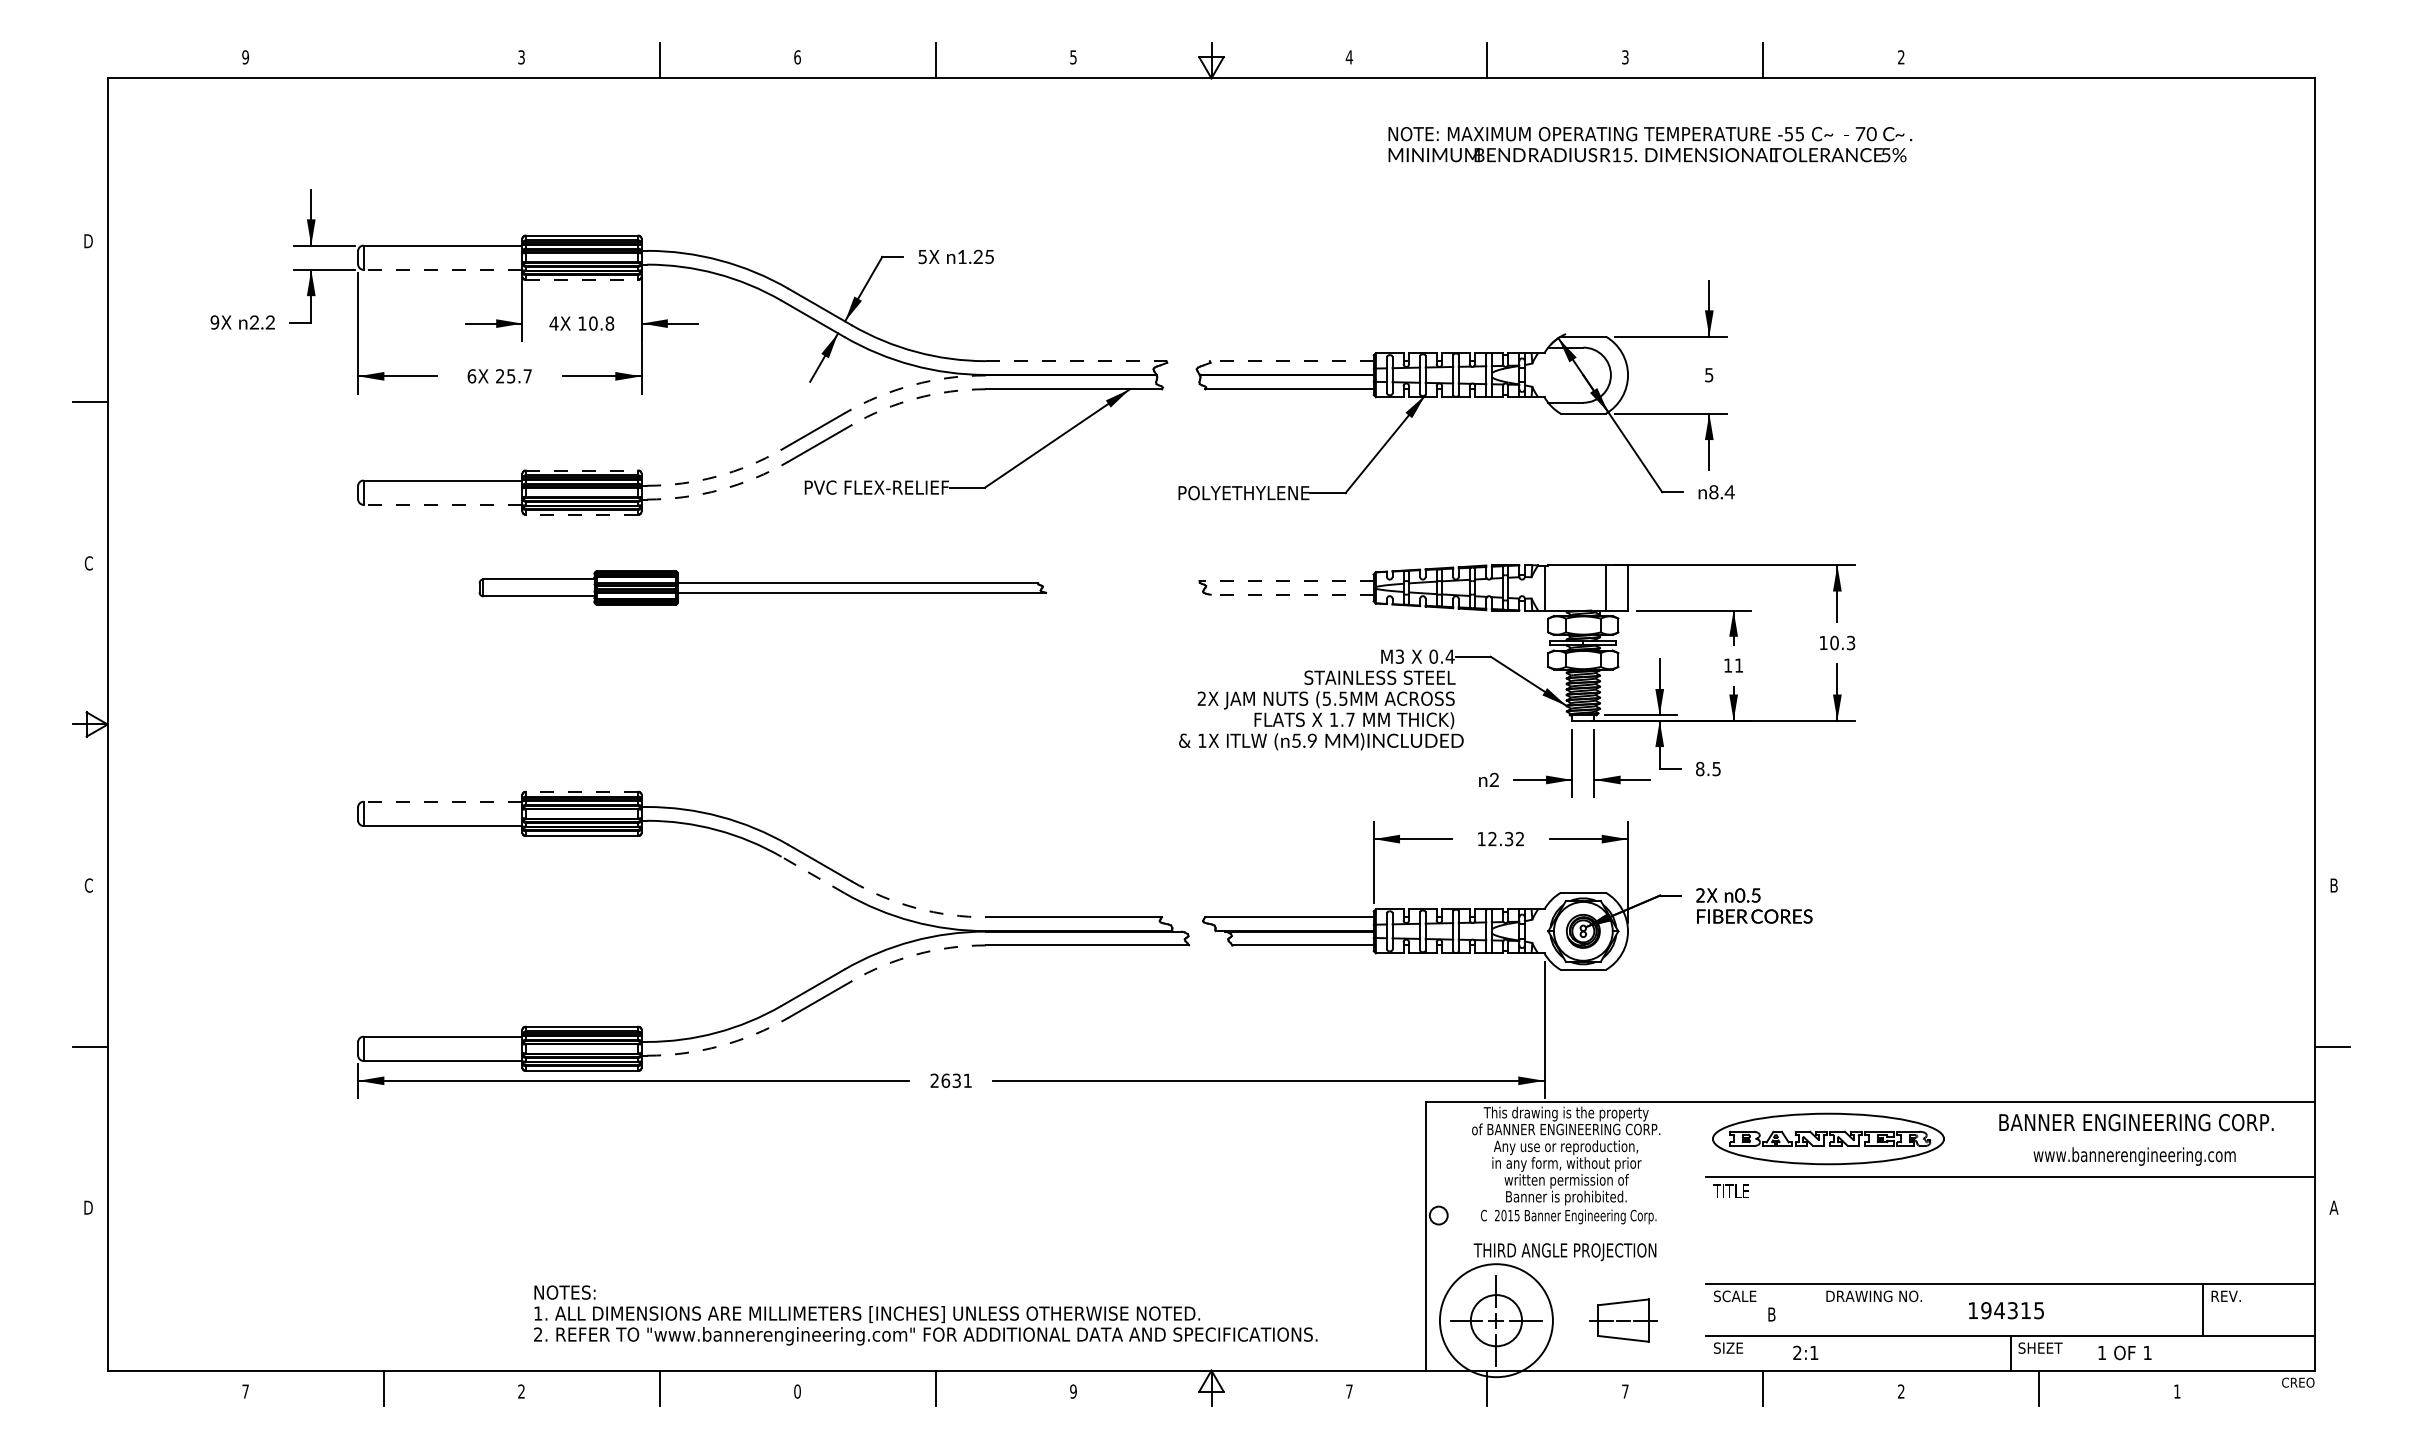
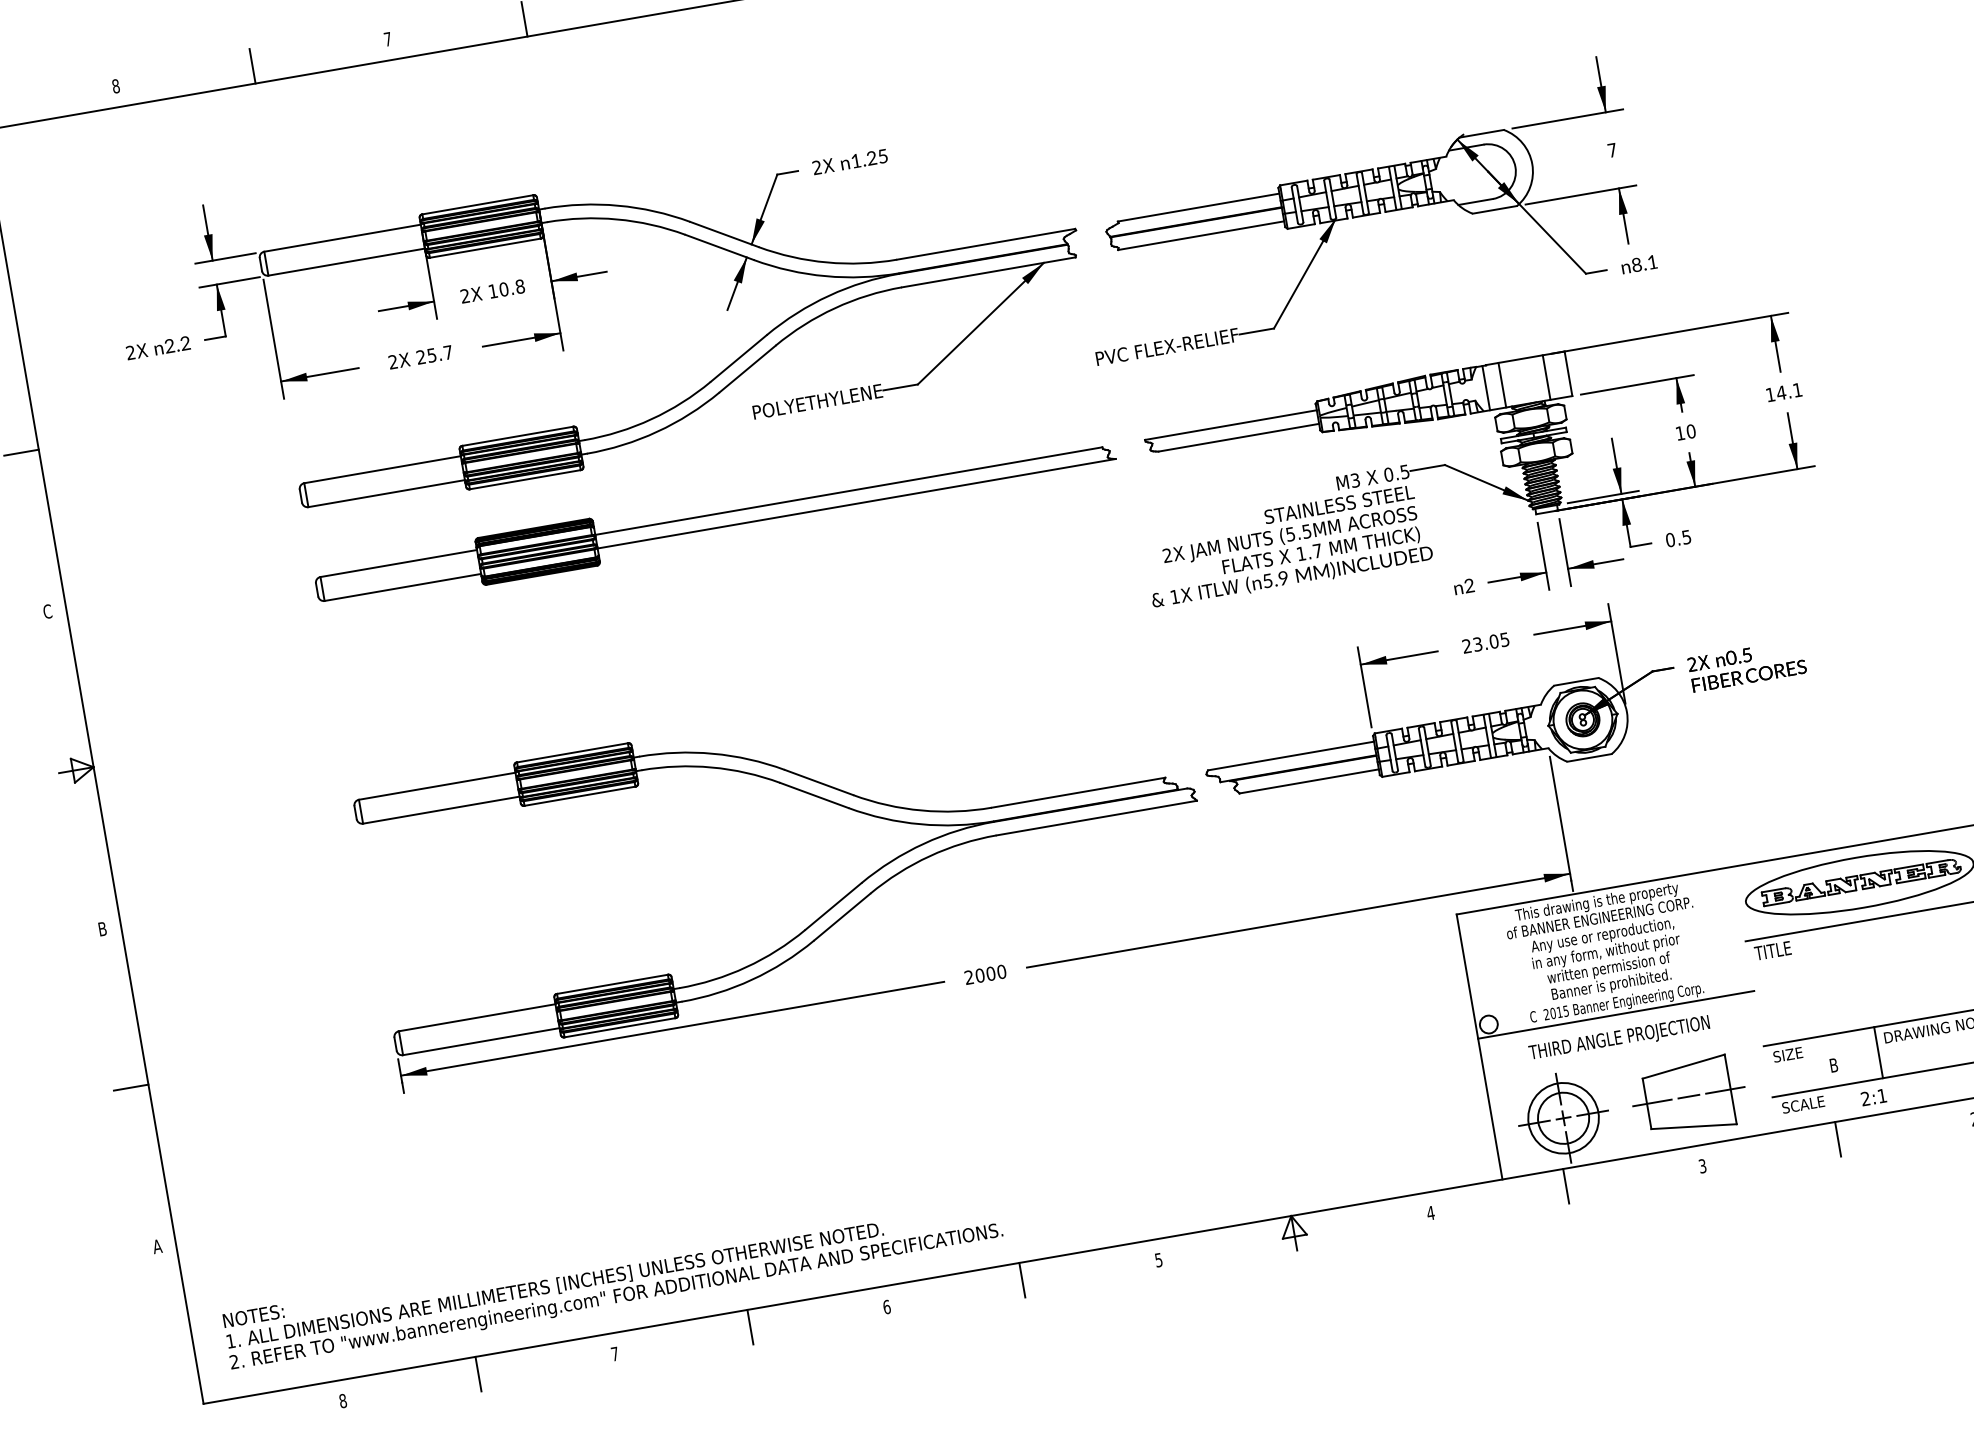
text: (245, 57) -> (115, 86), 9 -> 8
text: (521, 57) -> (387, 39), 3 -> 7
line: (383, 60) -> (252, 65), added
text: (922, 256) -> (816, 167), 5X -> 2X
line: (442, 269) -> (346, 261), dashed -> solid
line: (582, 279) -> (485, 247), dashed -> solid
text: (214, 322) -> (130, 352), 9X -> 2X
text: (553, 323) -> (464, 296), 4X -> 2X
line: (1076, 361) -> (986, 244), dashed -> solid
line: (1291, 361) -> (1198, 207), dashed -> solid
text: (1709, 375) -> (1612, 150), 5 -> 7
text: (471, 376) -> (392, 362), 6X -> 2X
arc: (912, 385) -> (828, 296), dashed -> solid
arc: (916, 398) -> (835, 308), dashed -> solid
line: (582, 470) -> (518, 436), dashed -> solid
arc: (716, 476) -> (651, 419), dashed -> solid
text: (876, 487) -> (810, 402), PVC FLEX-RELIEF -> POLYETHYLENE
arc: (720, 489) -> (657, 431), dashed -> solid
text: (1729, 492) -> (1652, 262), 8.4 -> 8.1
text: (1237, 493) -> (1167, 347), POLYETHYLENE -> PVC FLEX-RELIEF
line: (442, 504) -> (386, 493), dashed -> solid
line: (581, 514) -> (524, 479), dashed -> solid
line: (1286, 580) -> (1230, 424), dashed -> solid
part: (762, 587) -> (715, 520), size x1.43
line: (1560, 587) -> (1501, 384), added
line: (1292, 594) -> (1239, 437), dashed -> solid
text: (1842, 642) -> (1789, 391), 10.3 -> 14.1
text: (1449, 656) -> (1404, 471), 0.4 -> 0.5
text: (1738, 665) -> (1690, 431), 11 -> 10
text: (1700, 768) -> (1670, 539), 8.5 -> 0.5
line: (581, 791) -> (571, 752), dashed -> solid
line: (442, 801) -> (436, 786), dashed -> solid
text: (1500, 838) -> (1485, 642), 12.32 -> 23.05
line: (812, 874) -> (813, 795), dashed -> solid
text: (88, 885) -> (102, 929), C -> B
arc: (916, 908) -> (921, 810), dashed -> solid
arc: (916, 954) -> (929, 856), dashed -> solid
arc: (720, 1046) -> (752, 980), dashed -> solid
text: (956, 1080) -> (990, 973), 2631 -> 2000
text: (88, 1207) -> (156, 1246), D -> A
line: (1565, 1227) -> (1615, 1014), added
text: (1739, 1296) -> (1798, 1053), SCALE -> SIZE
line: (1818, 1309) -> (1879, 1052), added
text: (925, 1315) -> (612, 1277), moved
circle: (1496, 1320) -> (1563, 1118), size x0.62
part: (1623, 1320) -> (1688, 1096), size x1.67
text: (1739, 1347) -> (1807, 1103), SIZE -> SCALE
text: (245, 1391) -> (342, 1401), 7 -> 8
text: (521, 1391) -> (614, 1354), 2 -> 7
text: (797, 1391) -> (886, 1307), 0 -> 6
text: (1073, 1391) -> (1158, 1260), 9 -> 5
text: (1349, 1391) -> (1430, 1213), 7 -> 4
text: (1625, 1391) -> (1702, 1166), 7 -> 3

